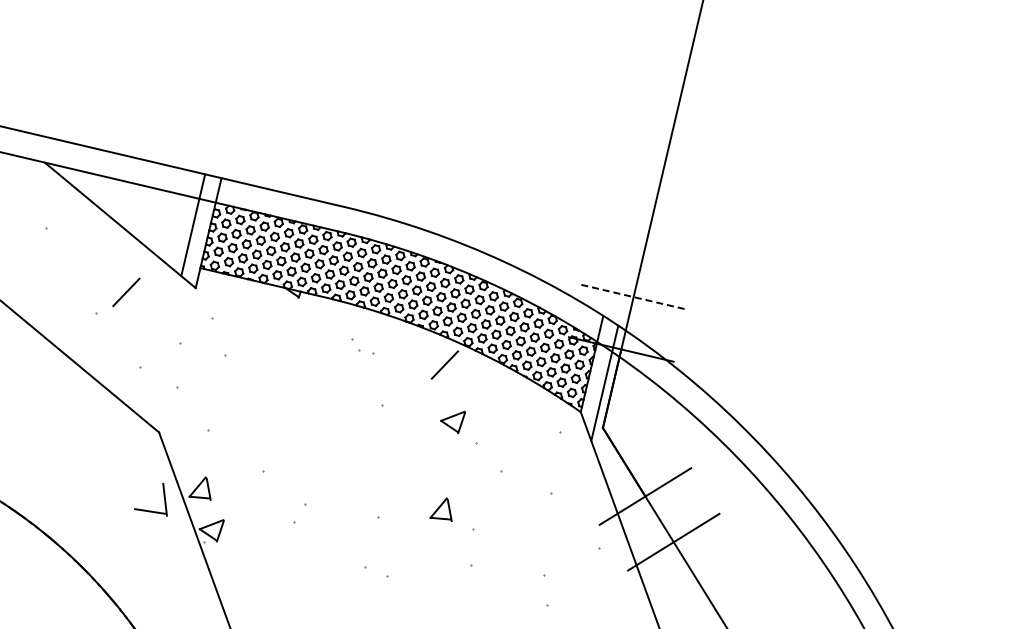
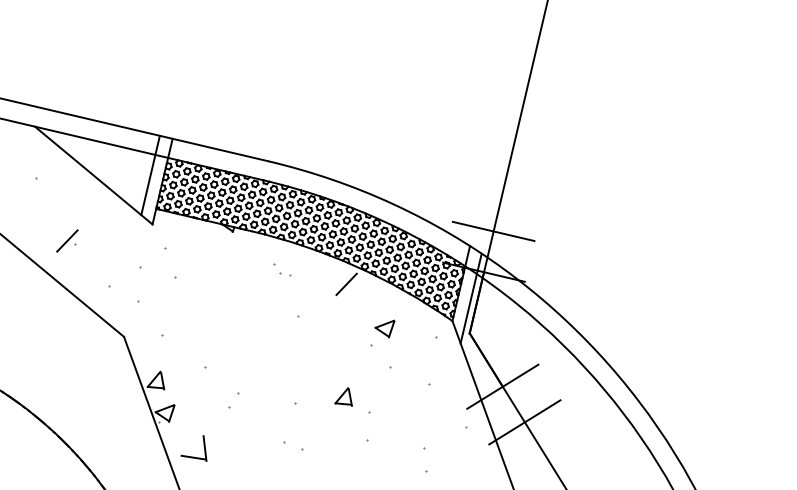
line: (126, 292) -> (67, 241), moved
line: (633, 297) -> (493, 231), dashed -> solid
part: (453, 422) -> (385, 329), moved
part: (150, 510) -> (193, 456), moved

